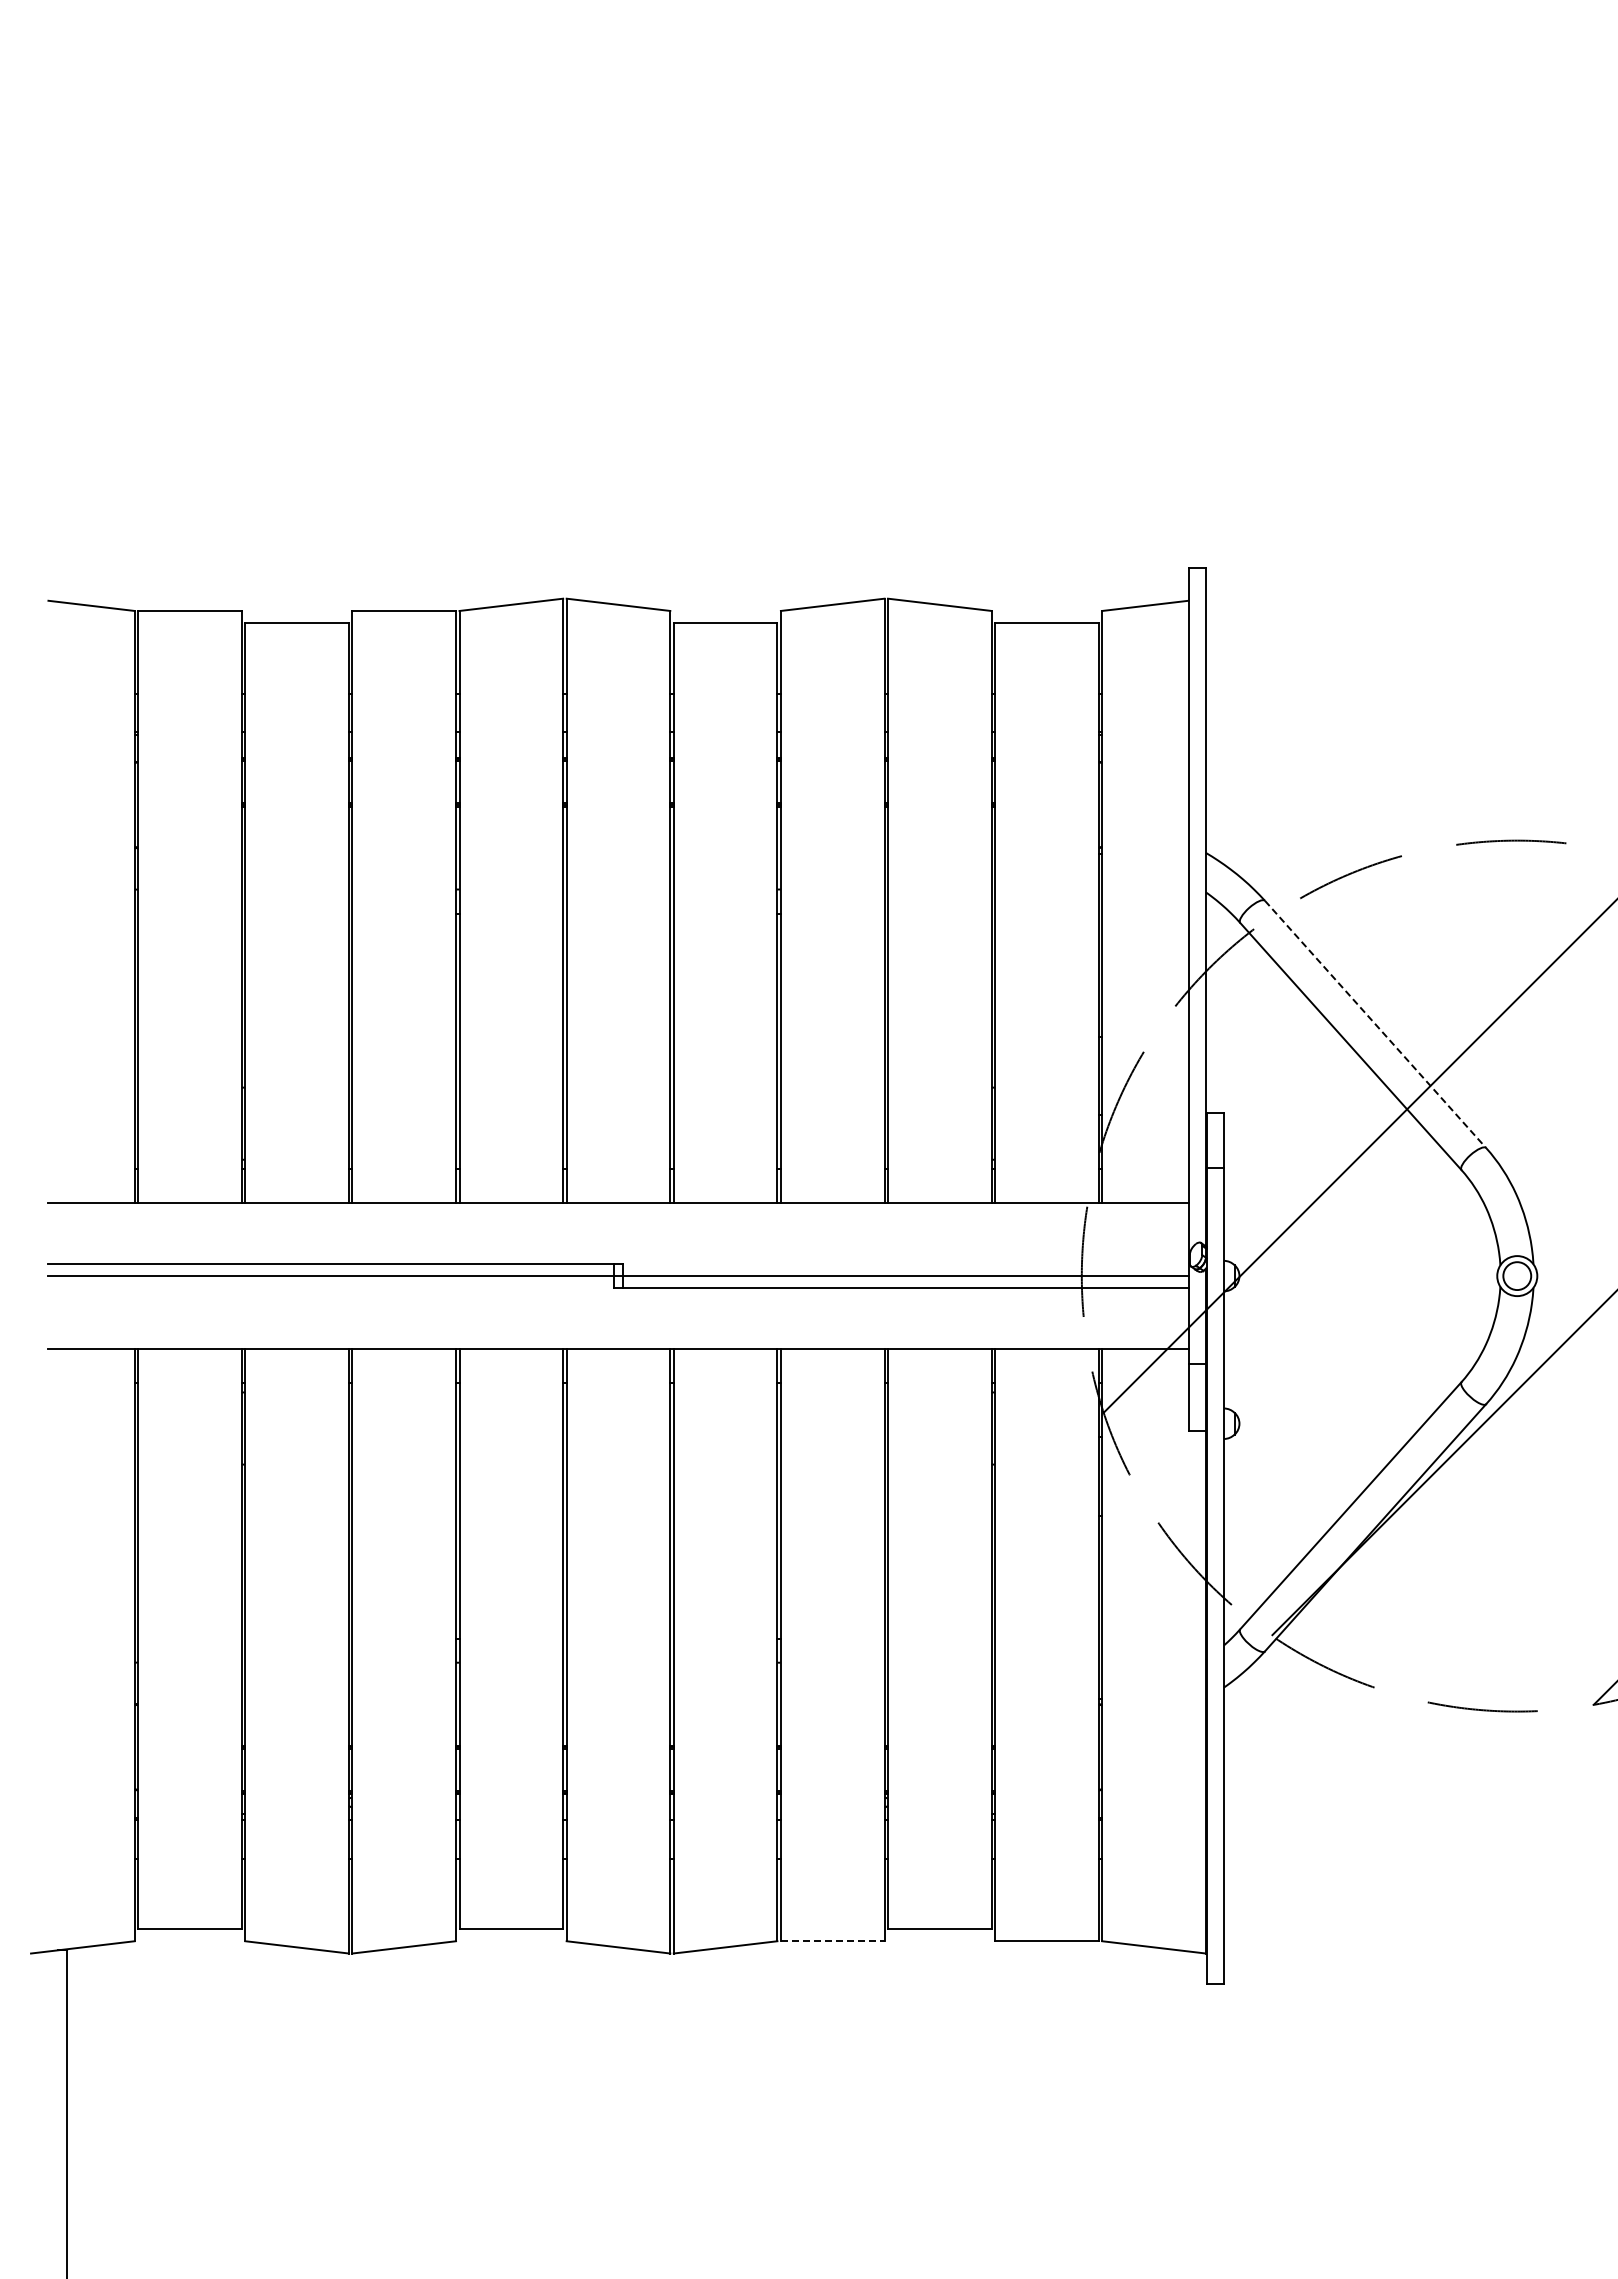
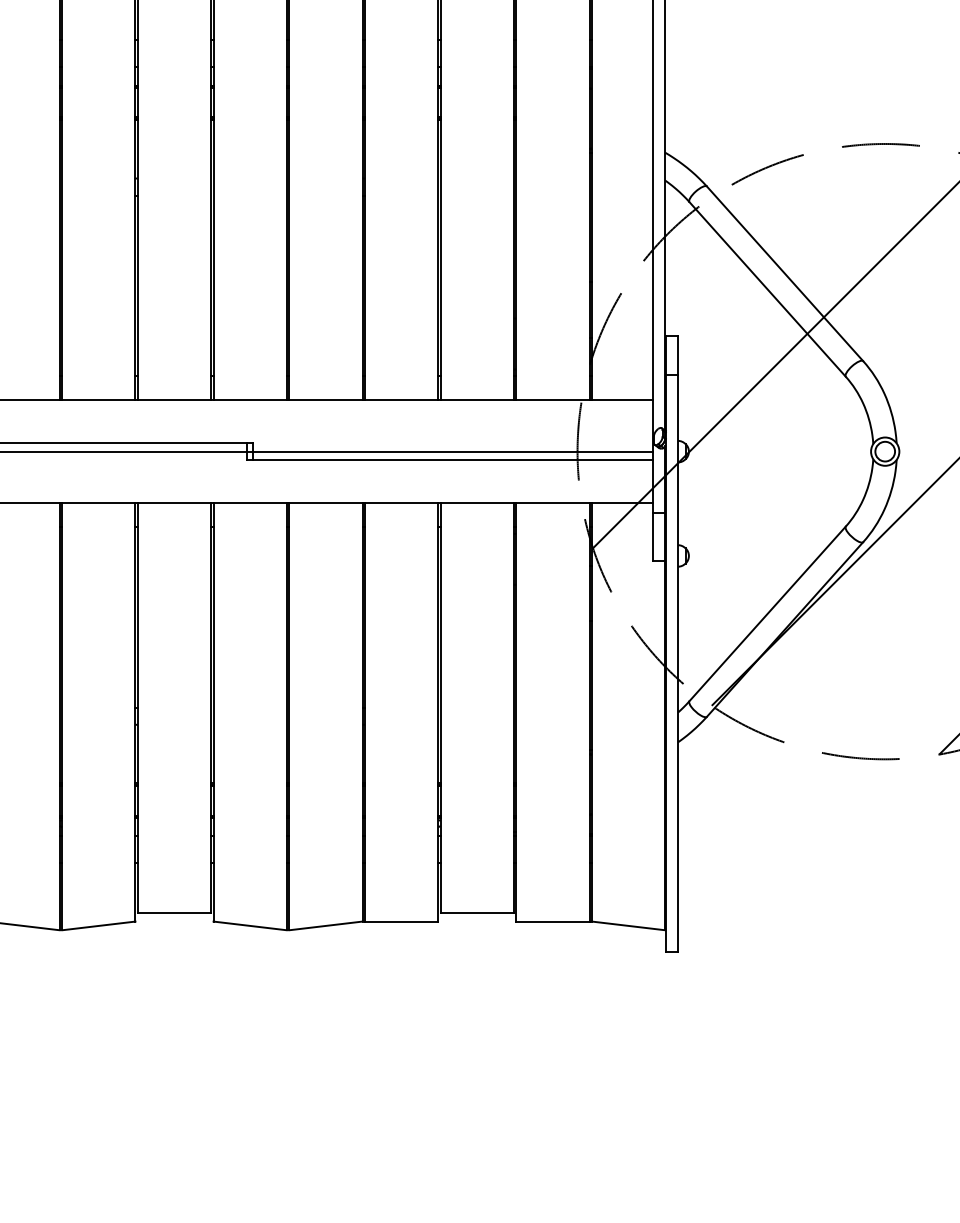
line: (1375, 1024) -> (785, 273), dashed -> solid
line: (832, 1941) -> (401, 921), dashed -> solid

